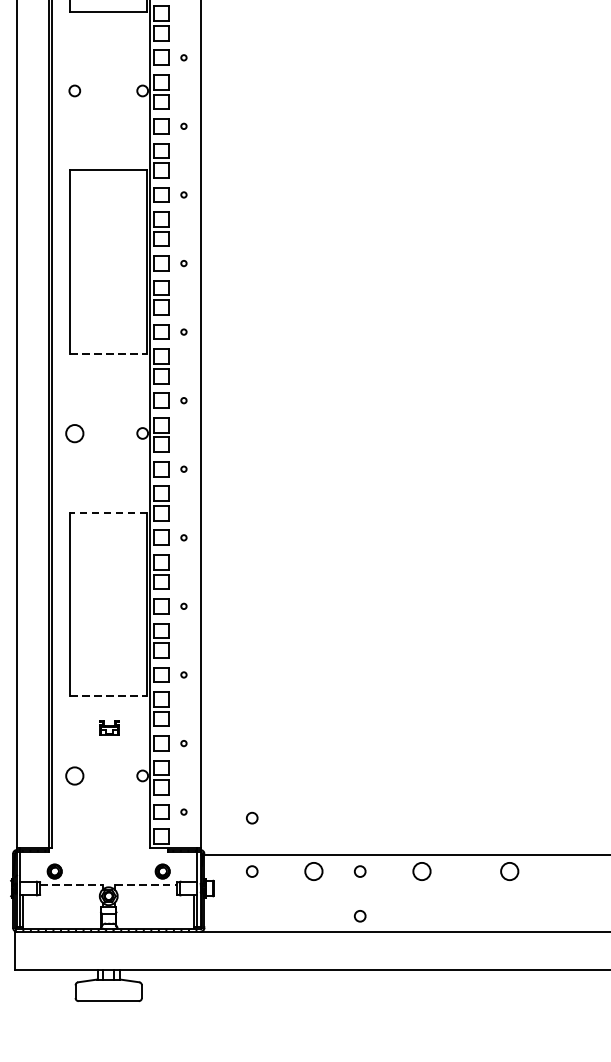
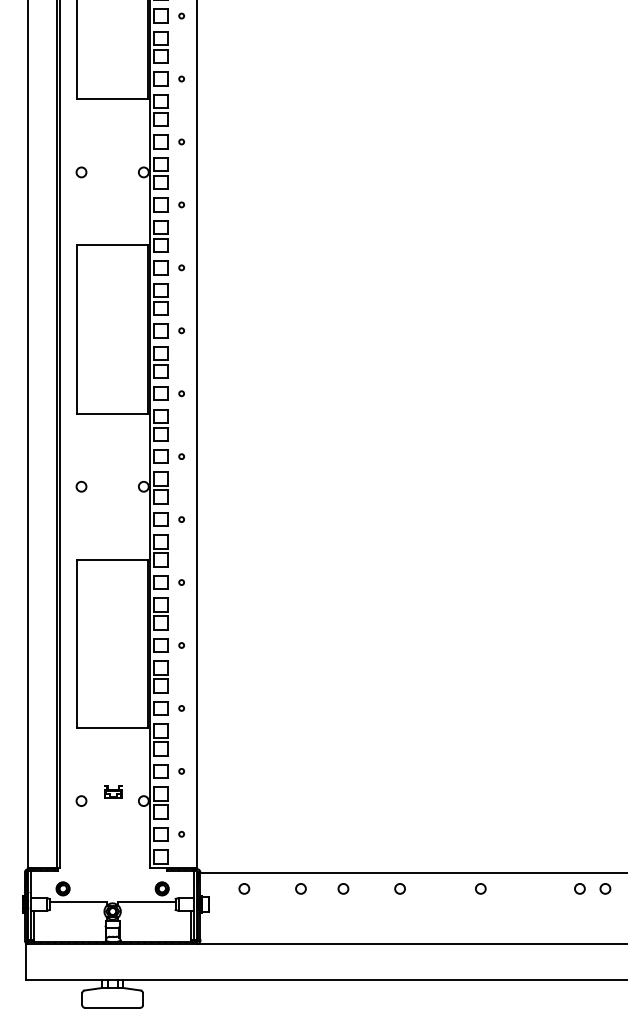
line: (109, 353) -> (113, 413), dashed -> solid
circle: (74, 433) -> (81, 486), size x0.62
line: (108, 512) -> (112, 559), dashed -> solid
line: (109, 696) -> (113, 728), dashed -> solid
part: (109, 727) -> (113, 791), moved
circle: (74, 775) -> (81, 800), size x0.62
circle: (252, 817) -> (244, 839), removed
circle: (313, 871) -> (300, 888), size x0.62
circle: (421, 871) -> (399, 888), size x0.62
circle: (509, 871) -> (480, 888), size x0.62
line: (71, 885) -> (78, 901), dashed -> solid
line: (145, 885) -> (146, 901), dashed -> solid
circle: (360, 915) -> (343, 929), removed

